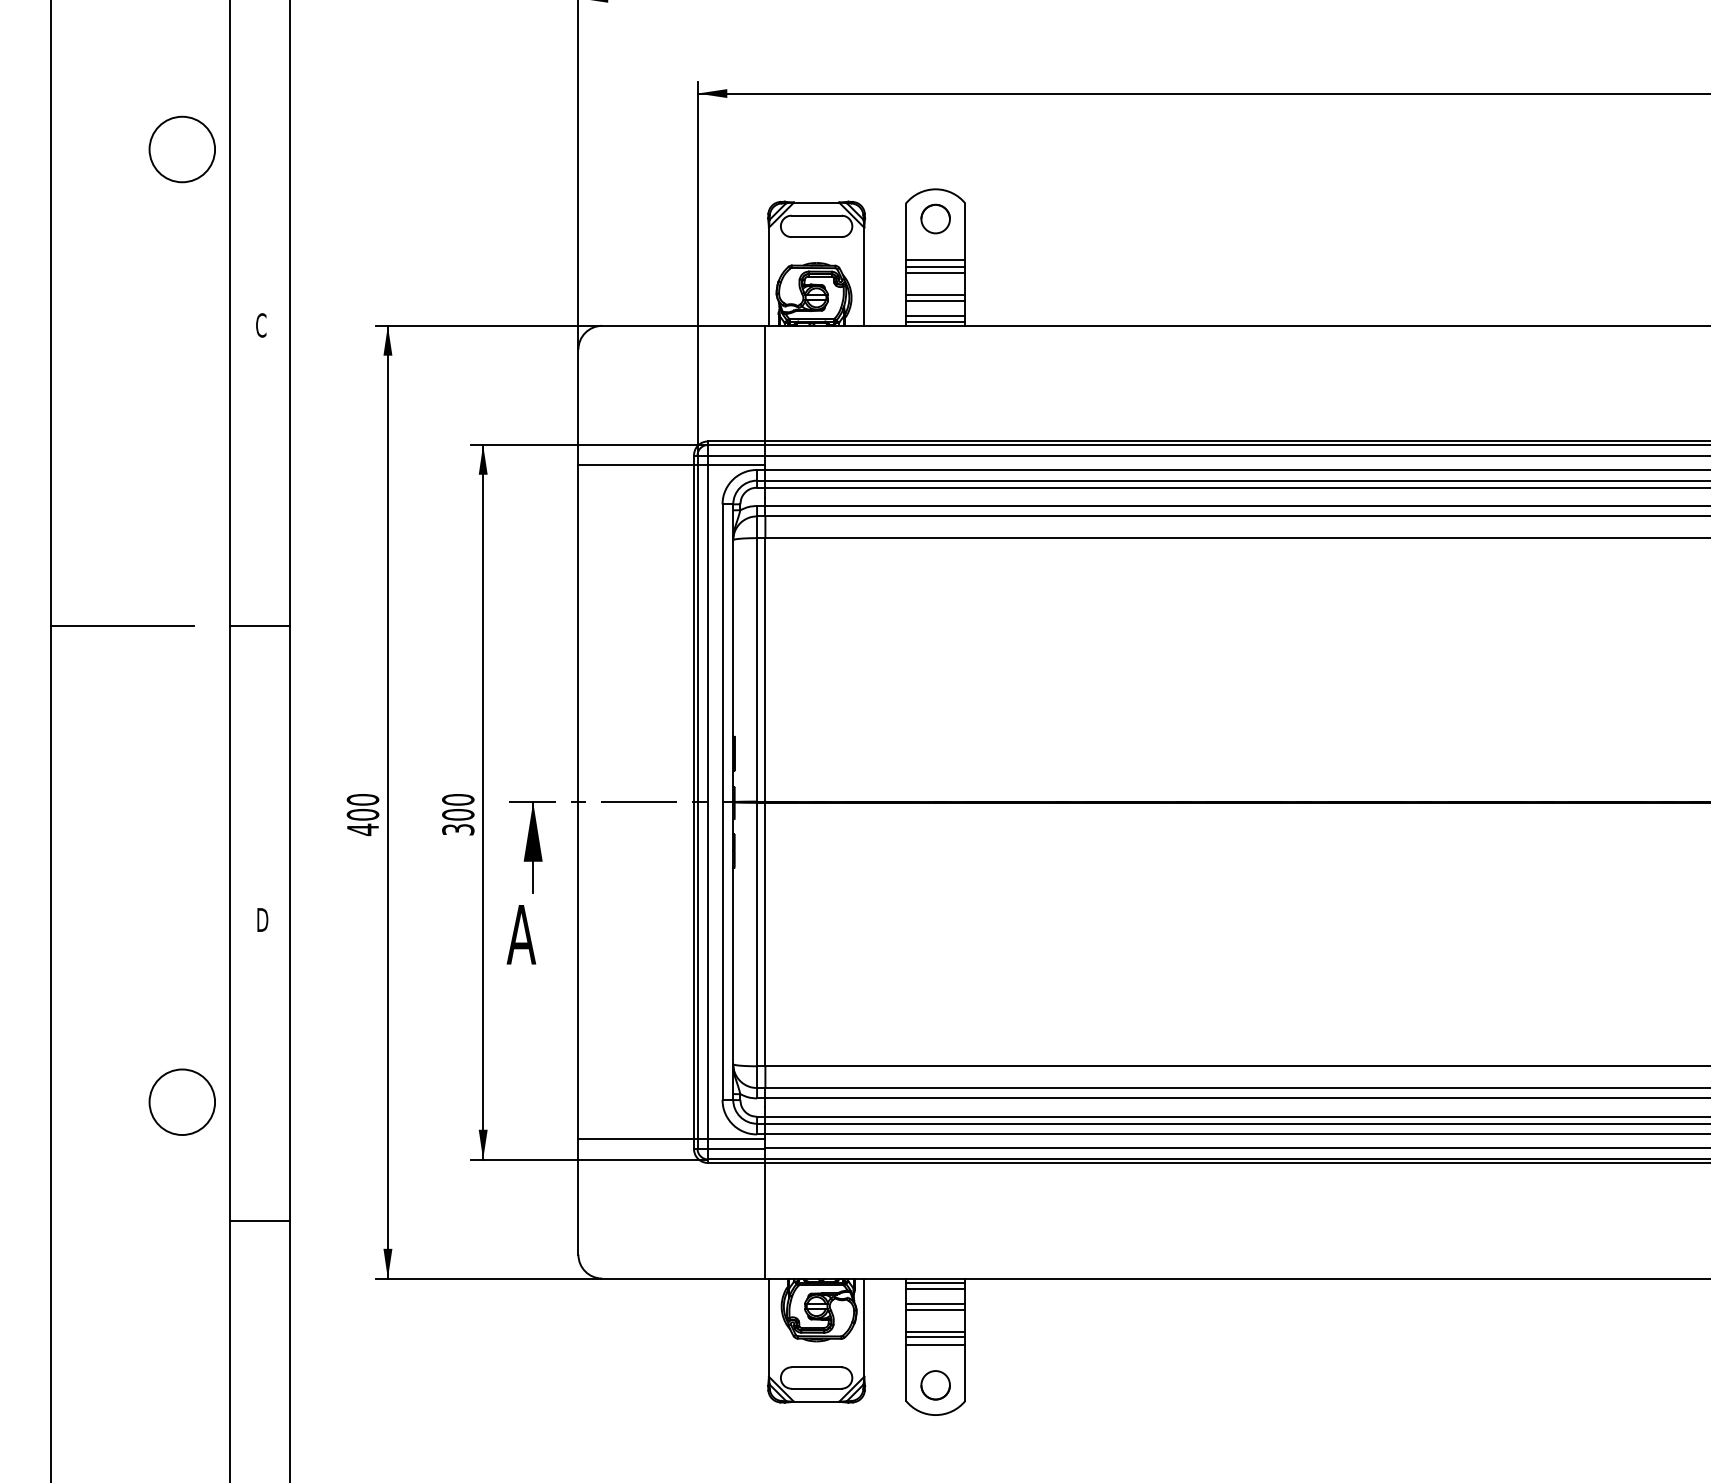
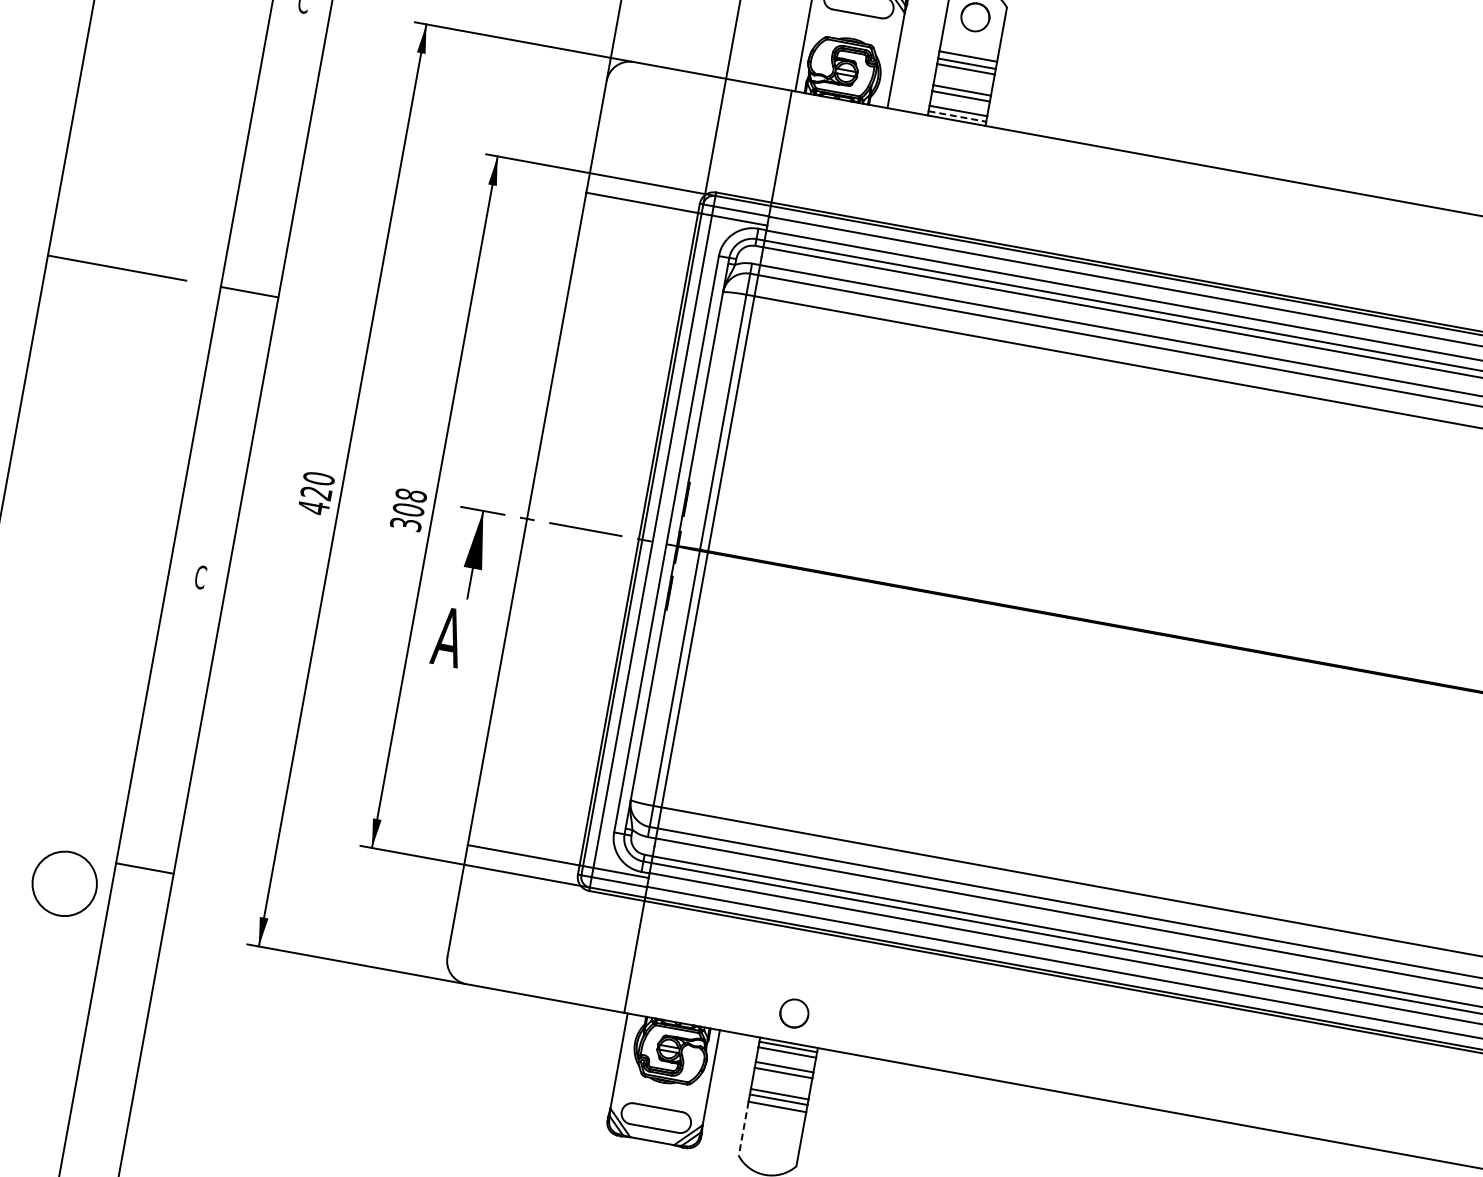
line: (935, 321) -> (957, 116), solid -> dashed
text: (458, 799) -> (411, 495), 300 -> 308
text: (362, 814) -> (315, 492), 400 -> 420
text: (262, 919) -> (200, 576), D -> C
circle: (181, 1101) -> (64, 882), moved
line: (905, 1372) -> (743, 1128), solid -> dashed
circle: (935, 1385) -> (794, 1013), moved

